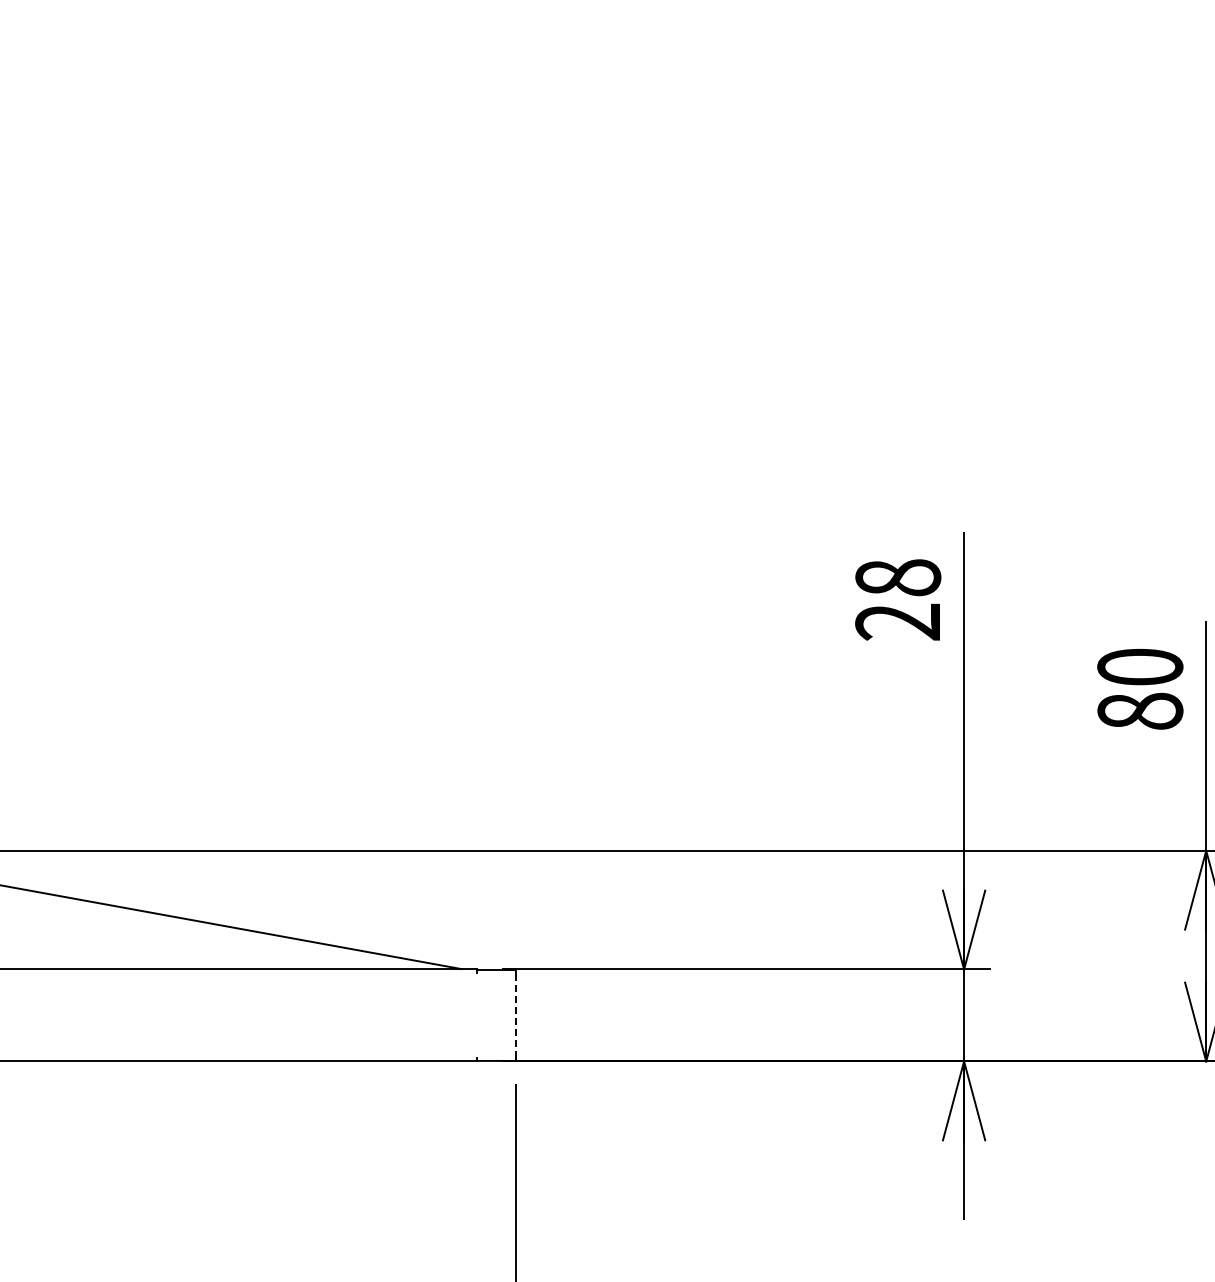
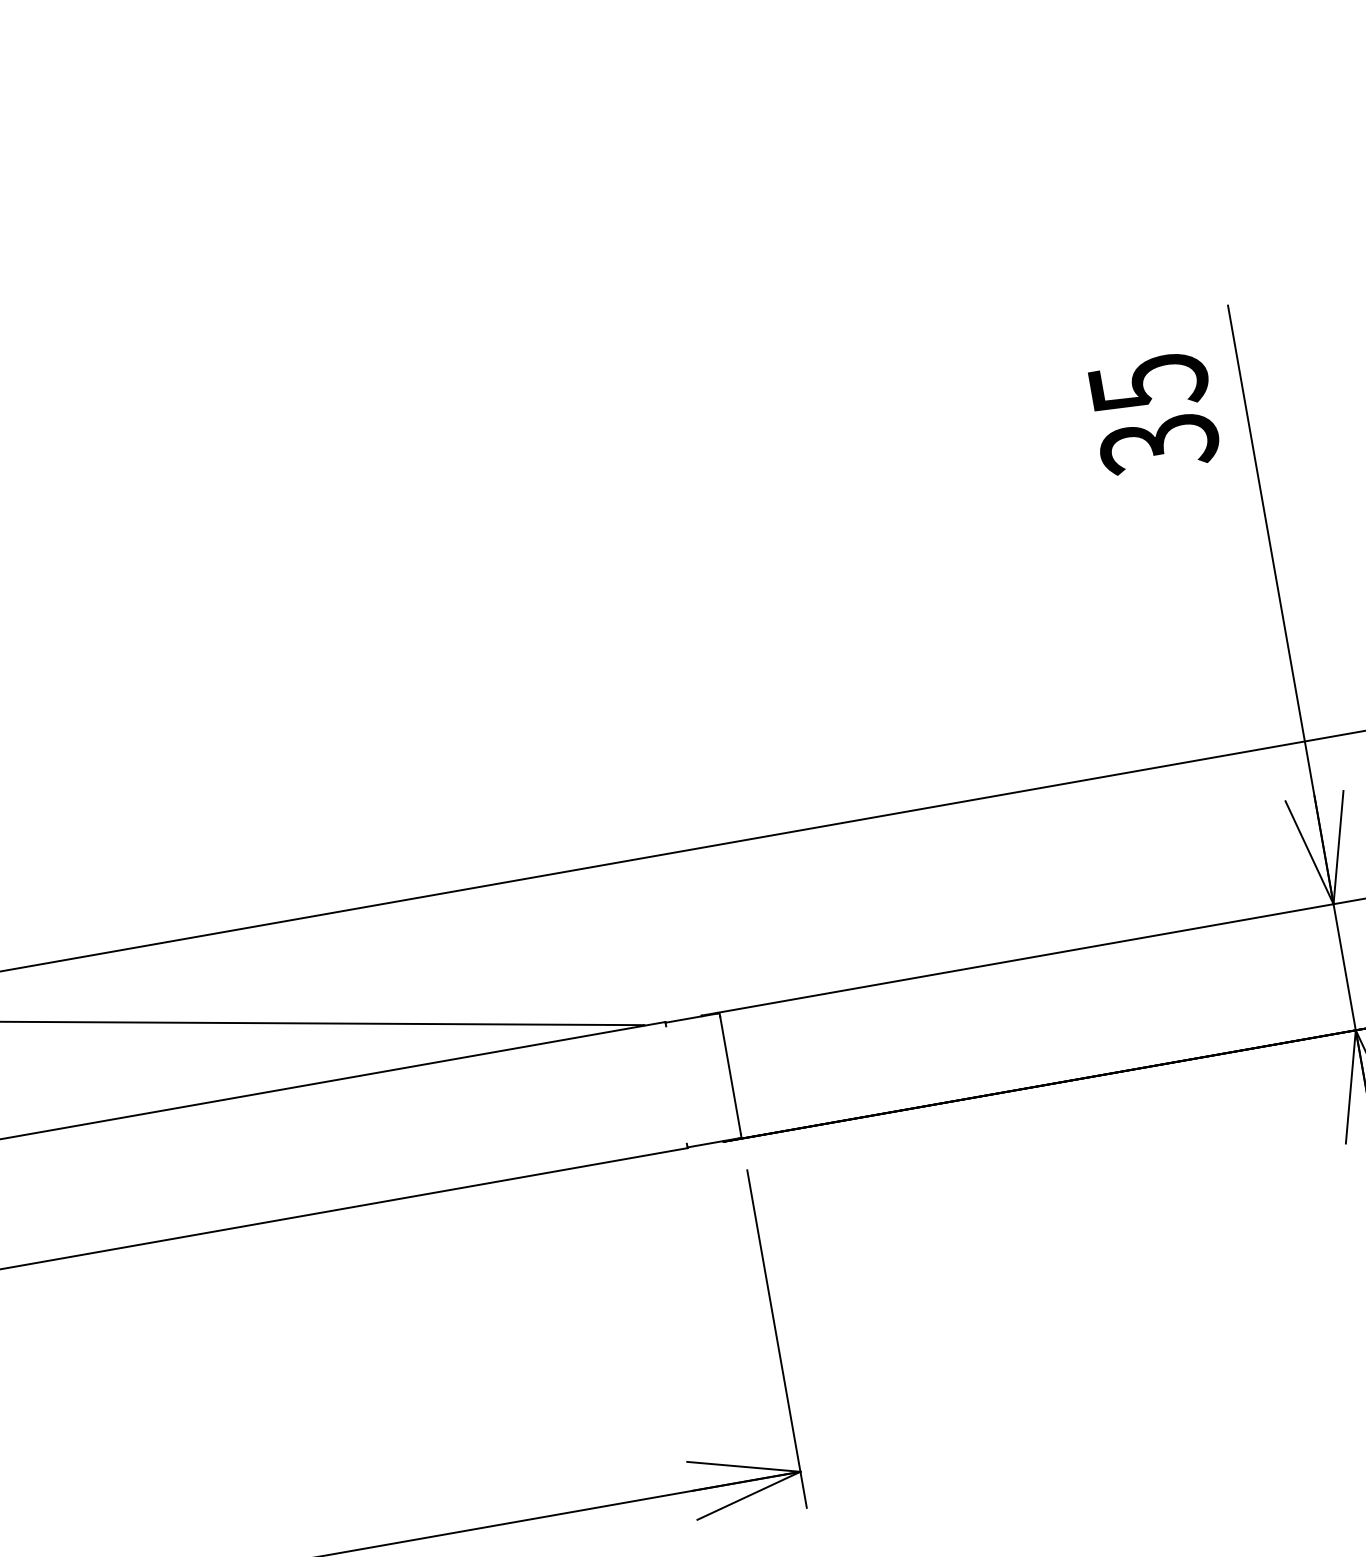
text: (898, 600) -> (1154, 414), 28 -> 35
line: (516, 1015) -> (731, 1075), dashed -> solid

